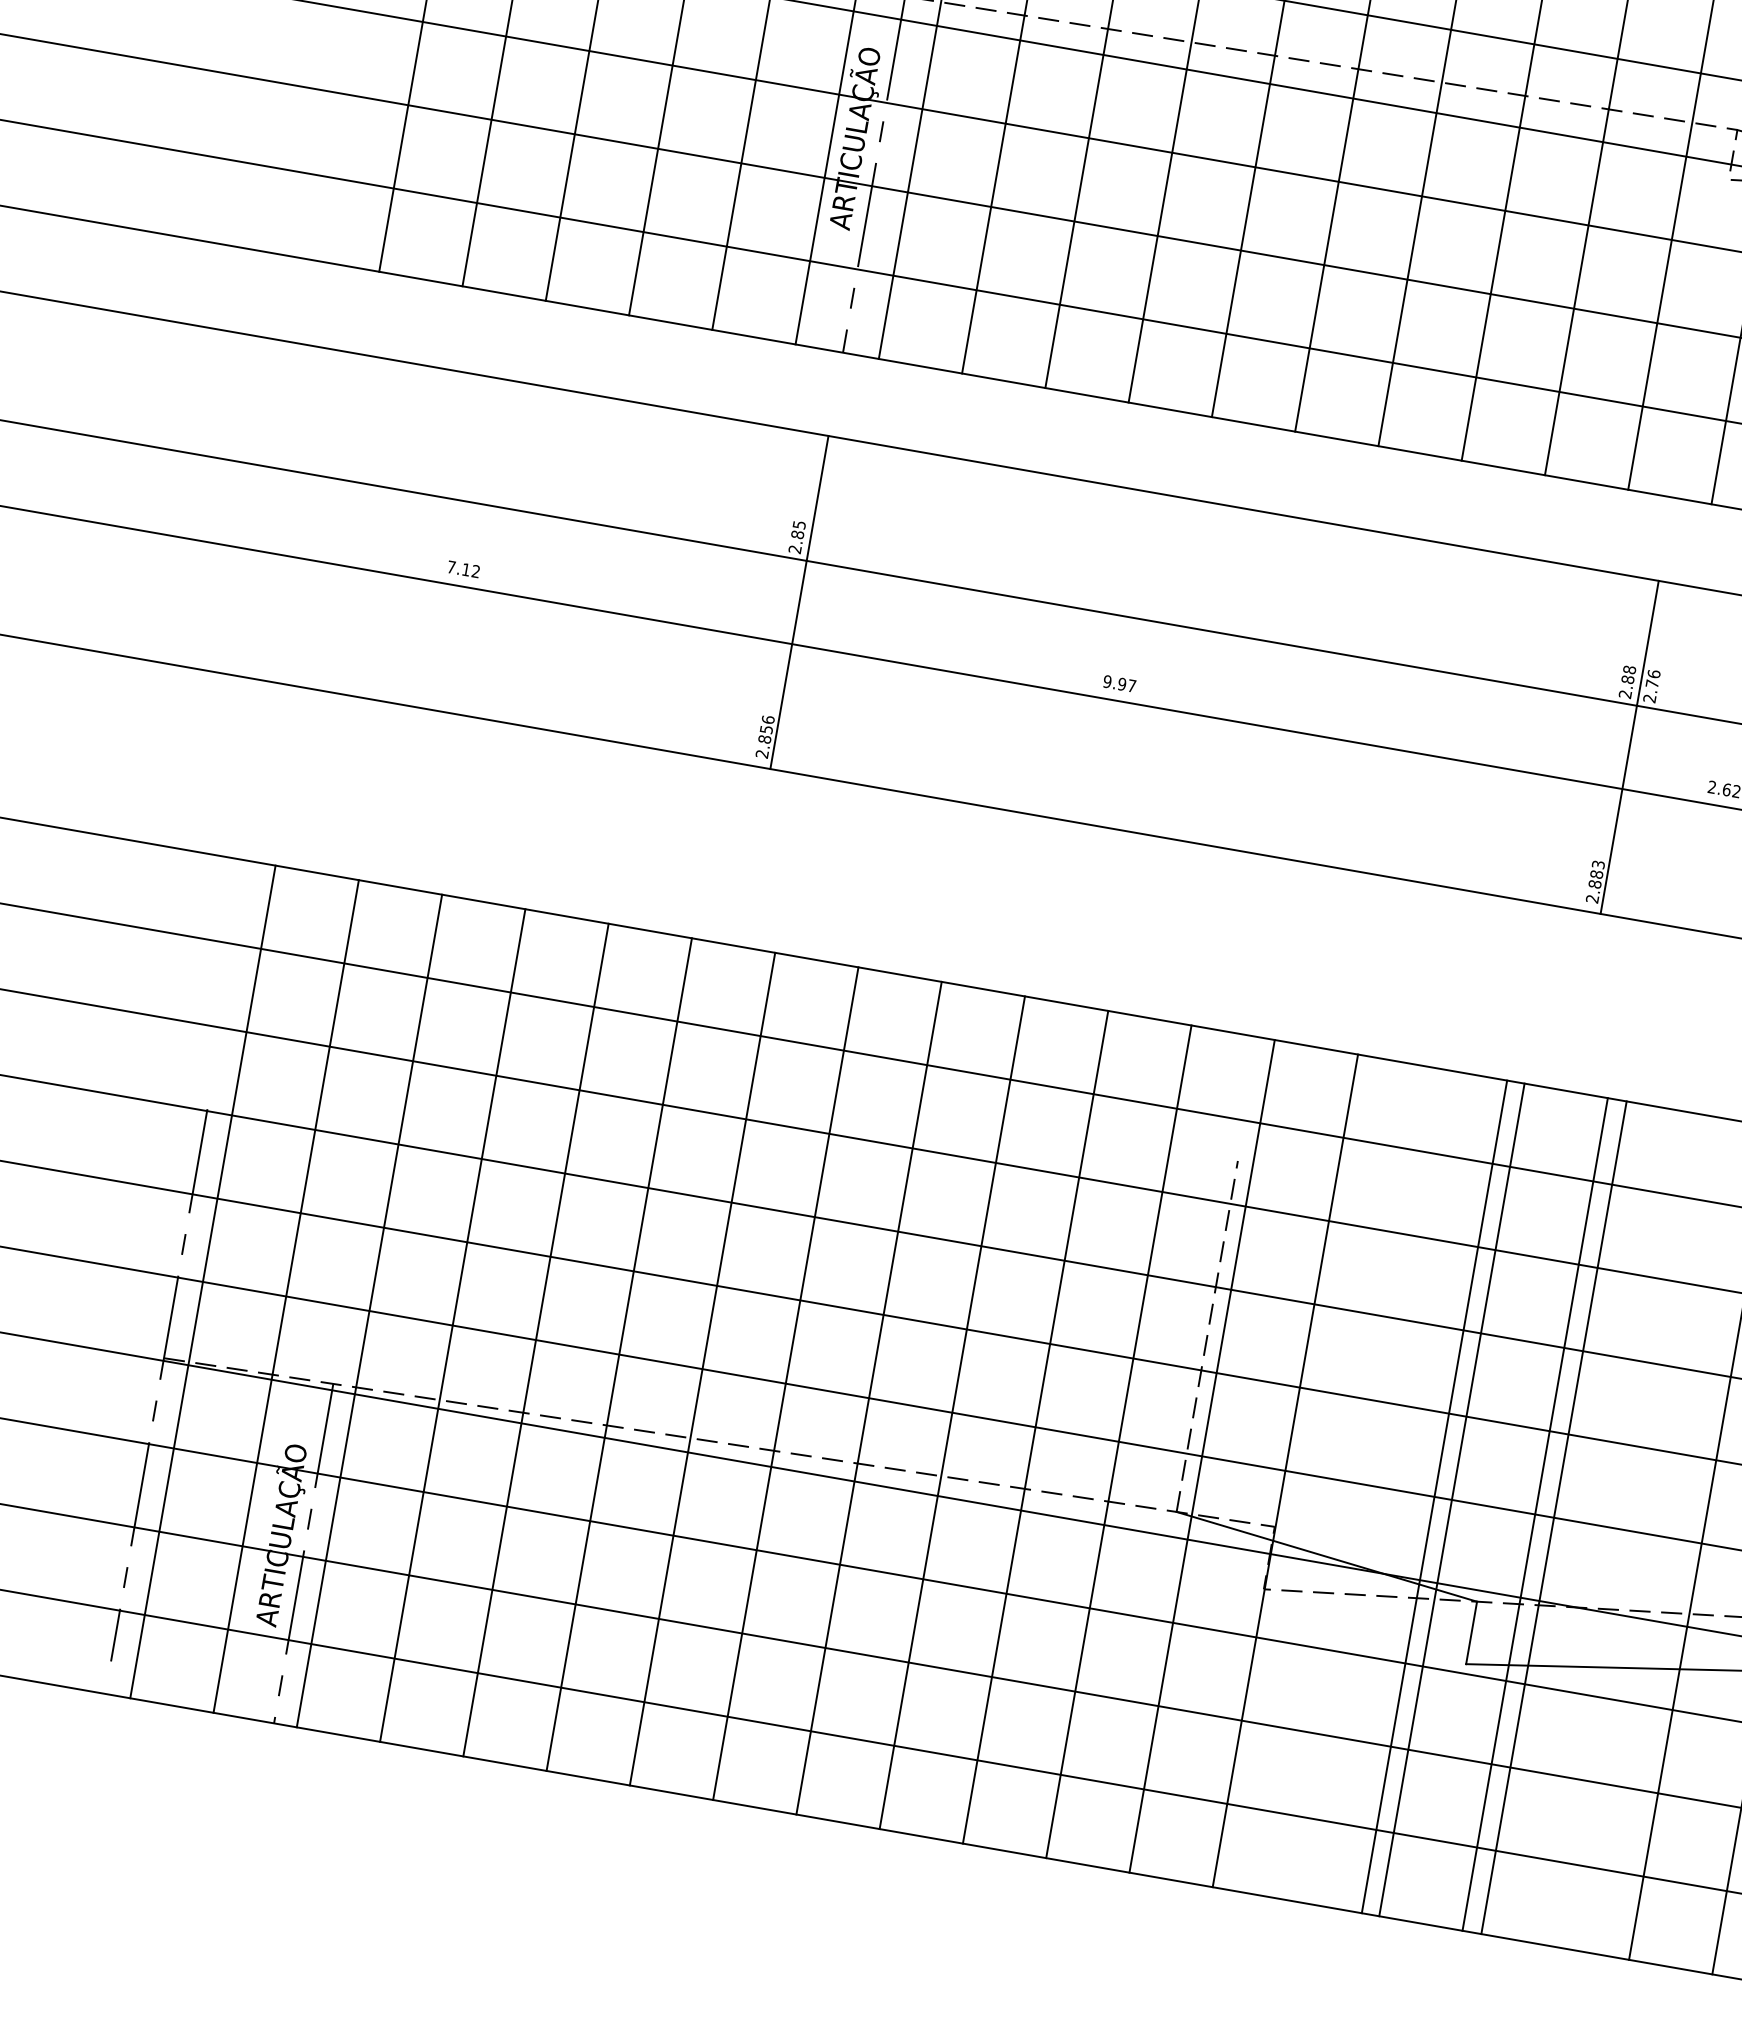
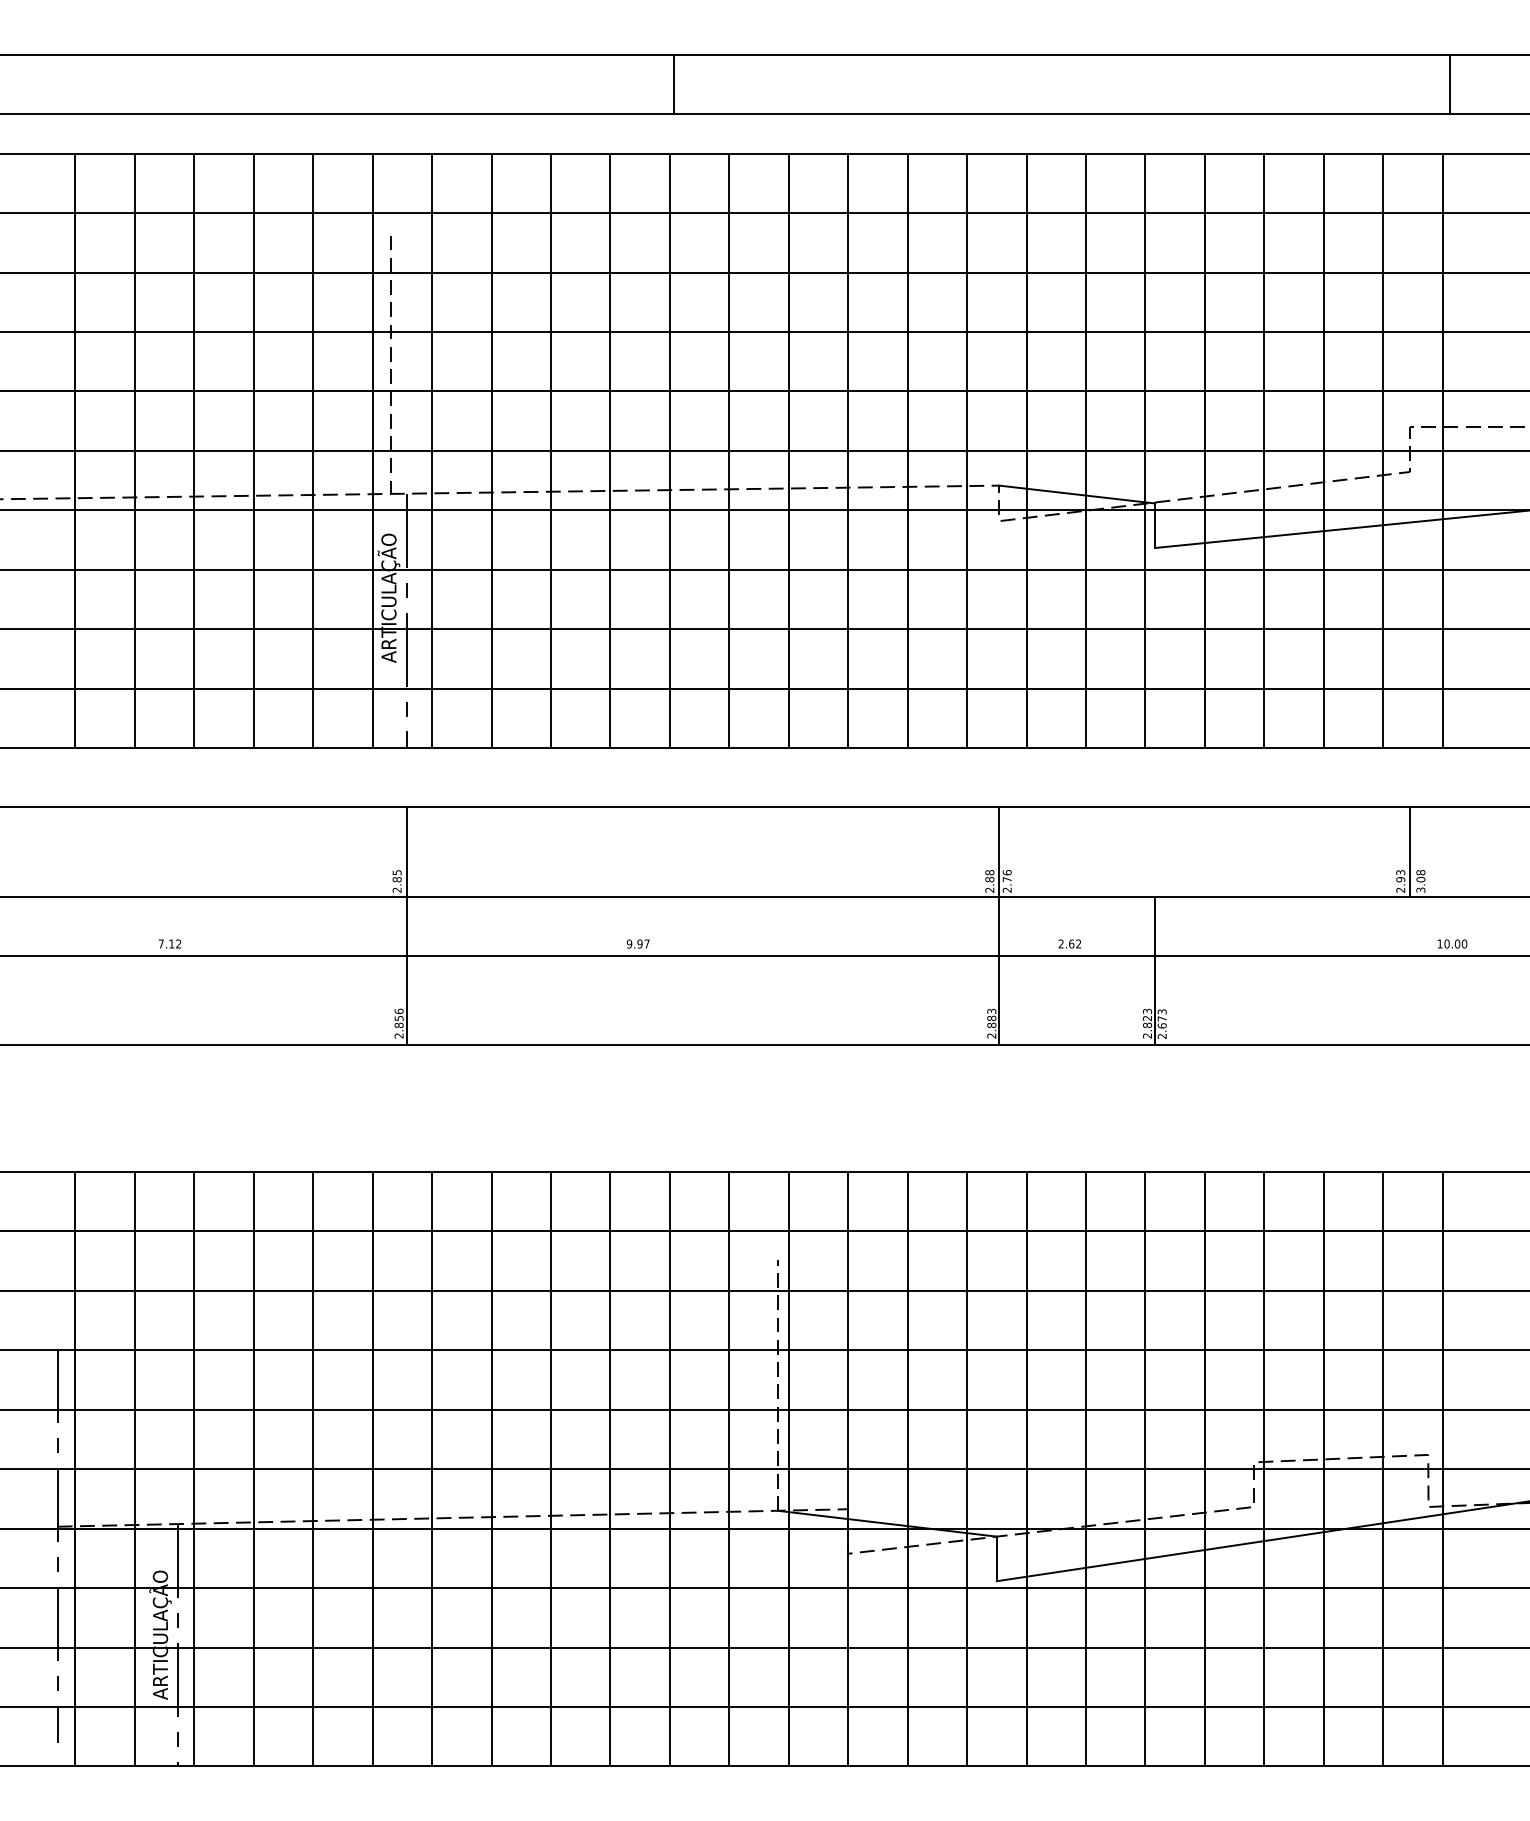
line: (1434, 1495) -> (907, 1468), moved
line: (1553, 1516) -> (1085, 1468), moved

